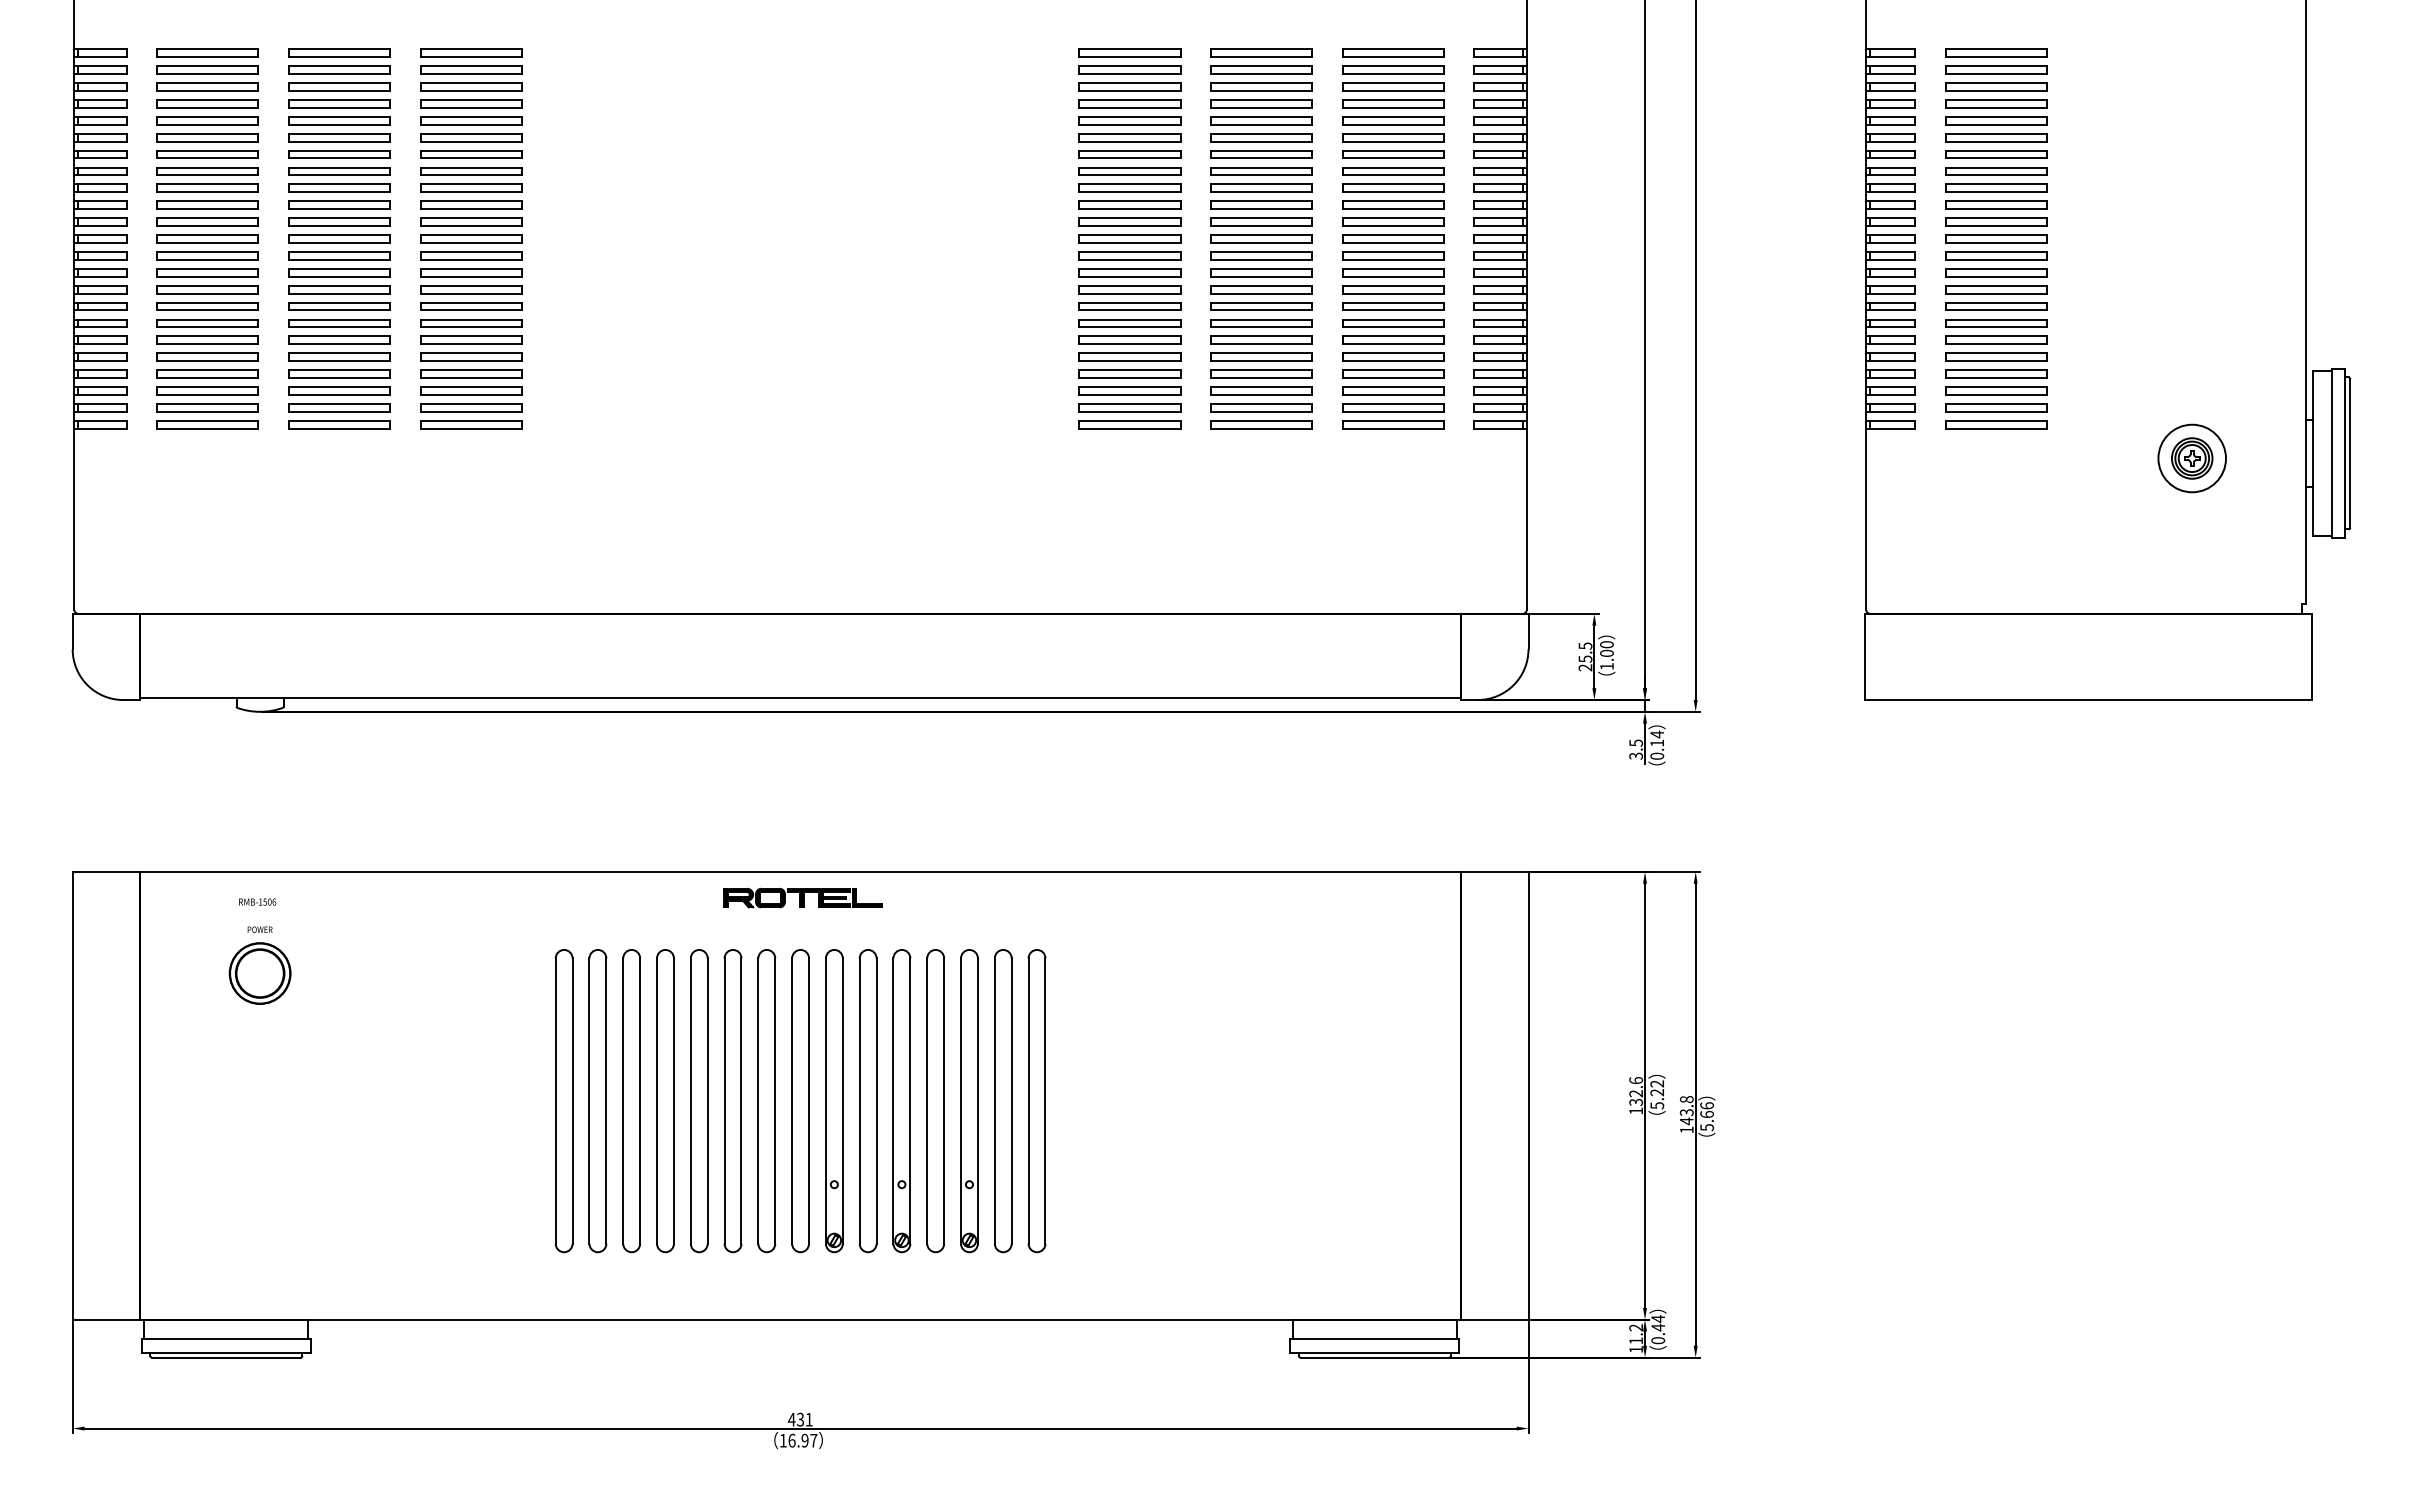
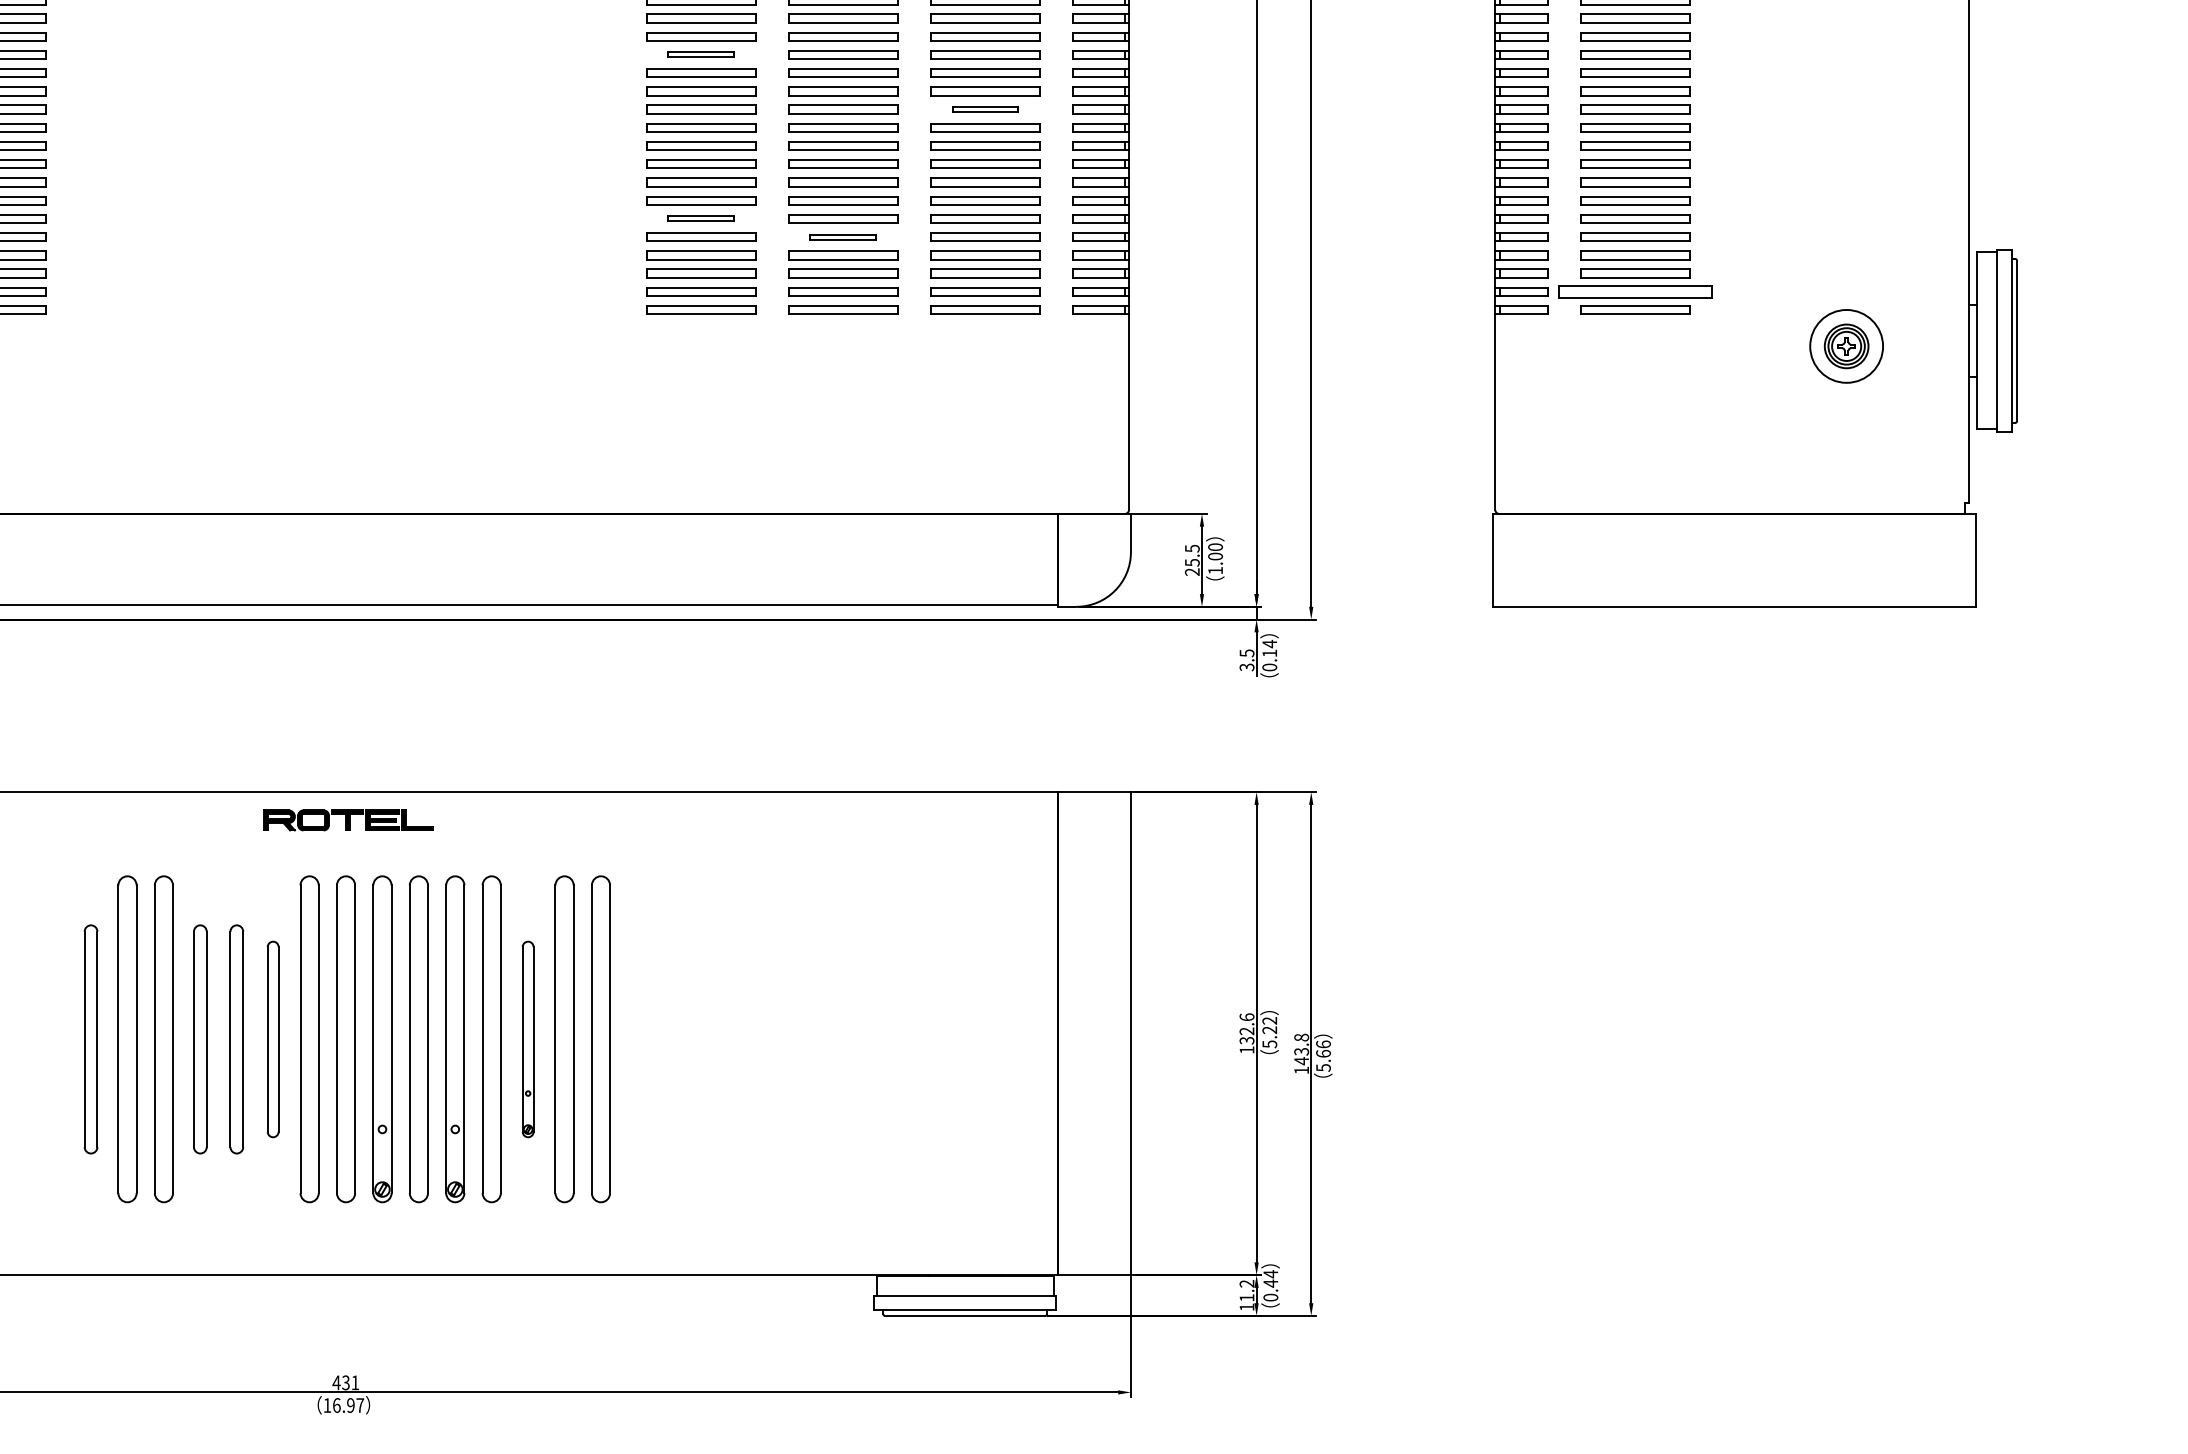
part: (1129, 187) -> (700, 54), size x0.6
part: (1393, 238) -> (985, 109), size x0.6
part: (1129, 339) -> (700, 218), size x0.6
part: (1261, 356) -> (843, 236), size x0.6
part: (1996, 407) -> (1635, 291), size x1.4
part: (563, 1101) -> (90, 1039), size x0.7
part: (665, 1101) -> (200, 1039), size x0.7
part: (699, 1101) -> (237, 1039), size x0.7
part: (732, 1101) -> (272, 1039), size x0.6
part: (969, 1101) -> (528, 1039), size x0.6

